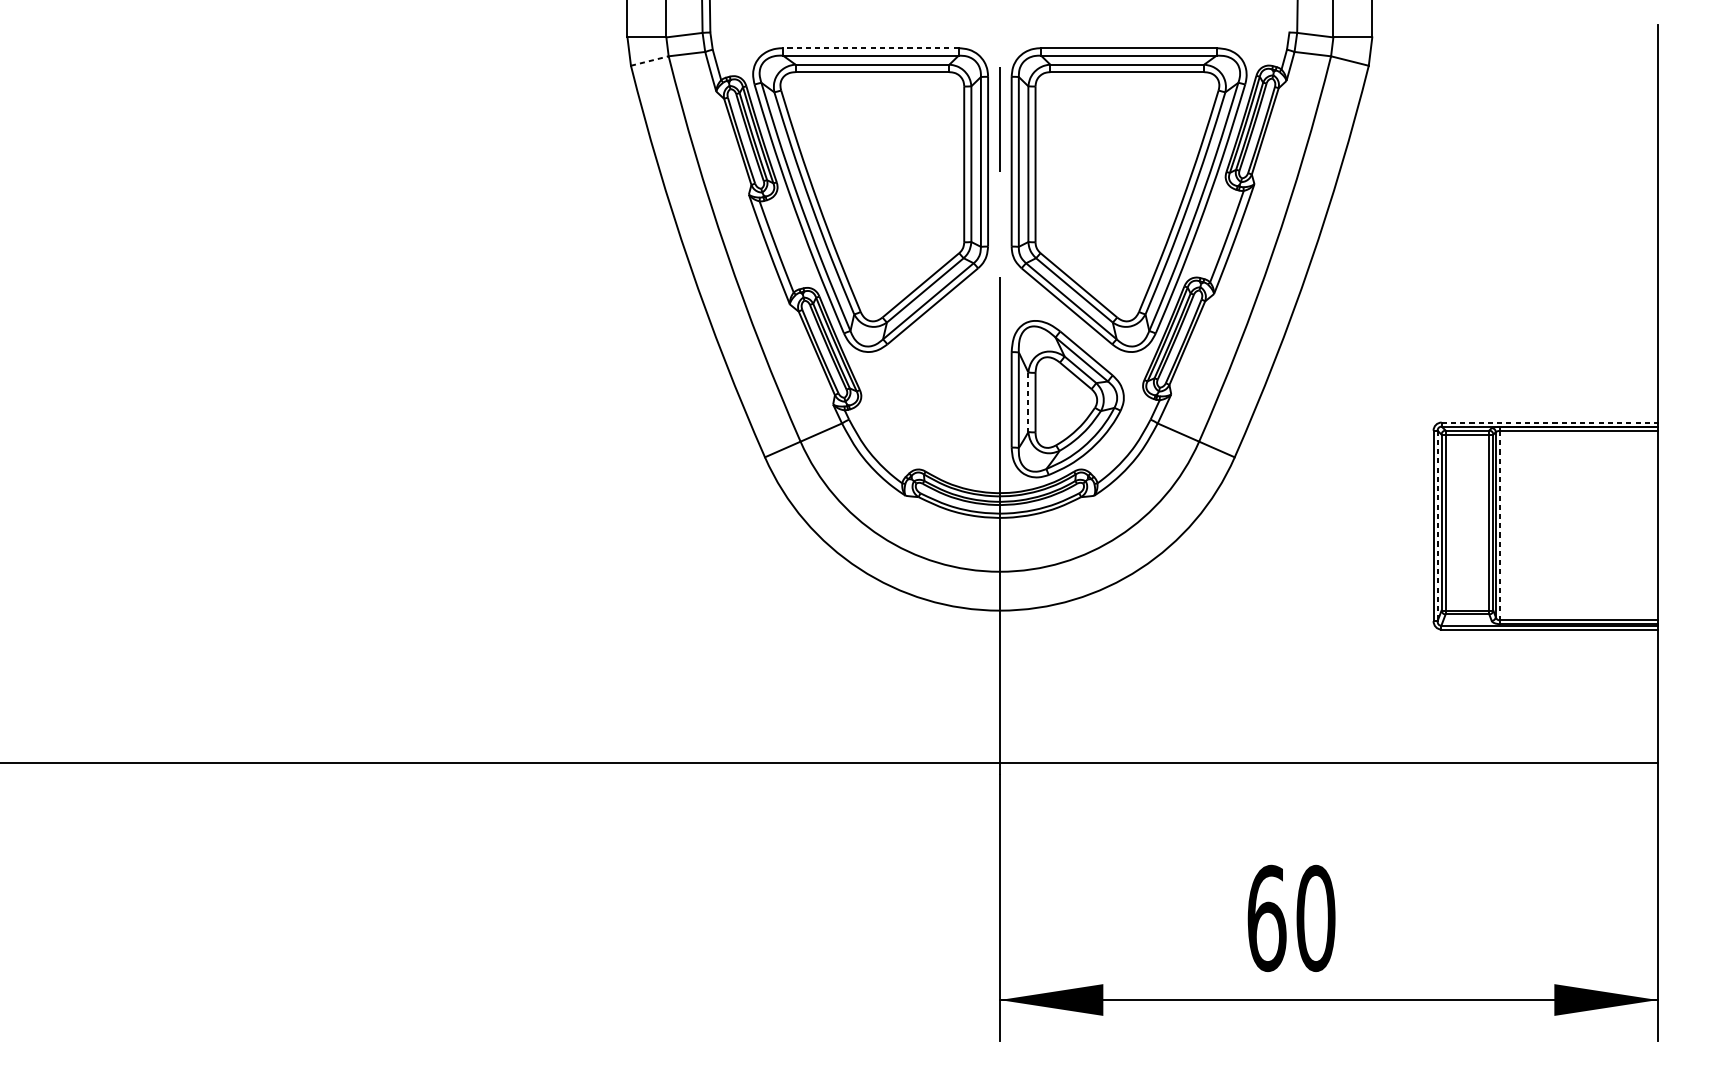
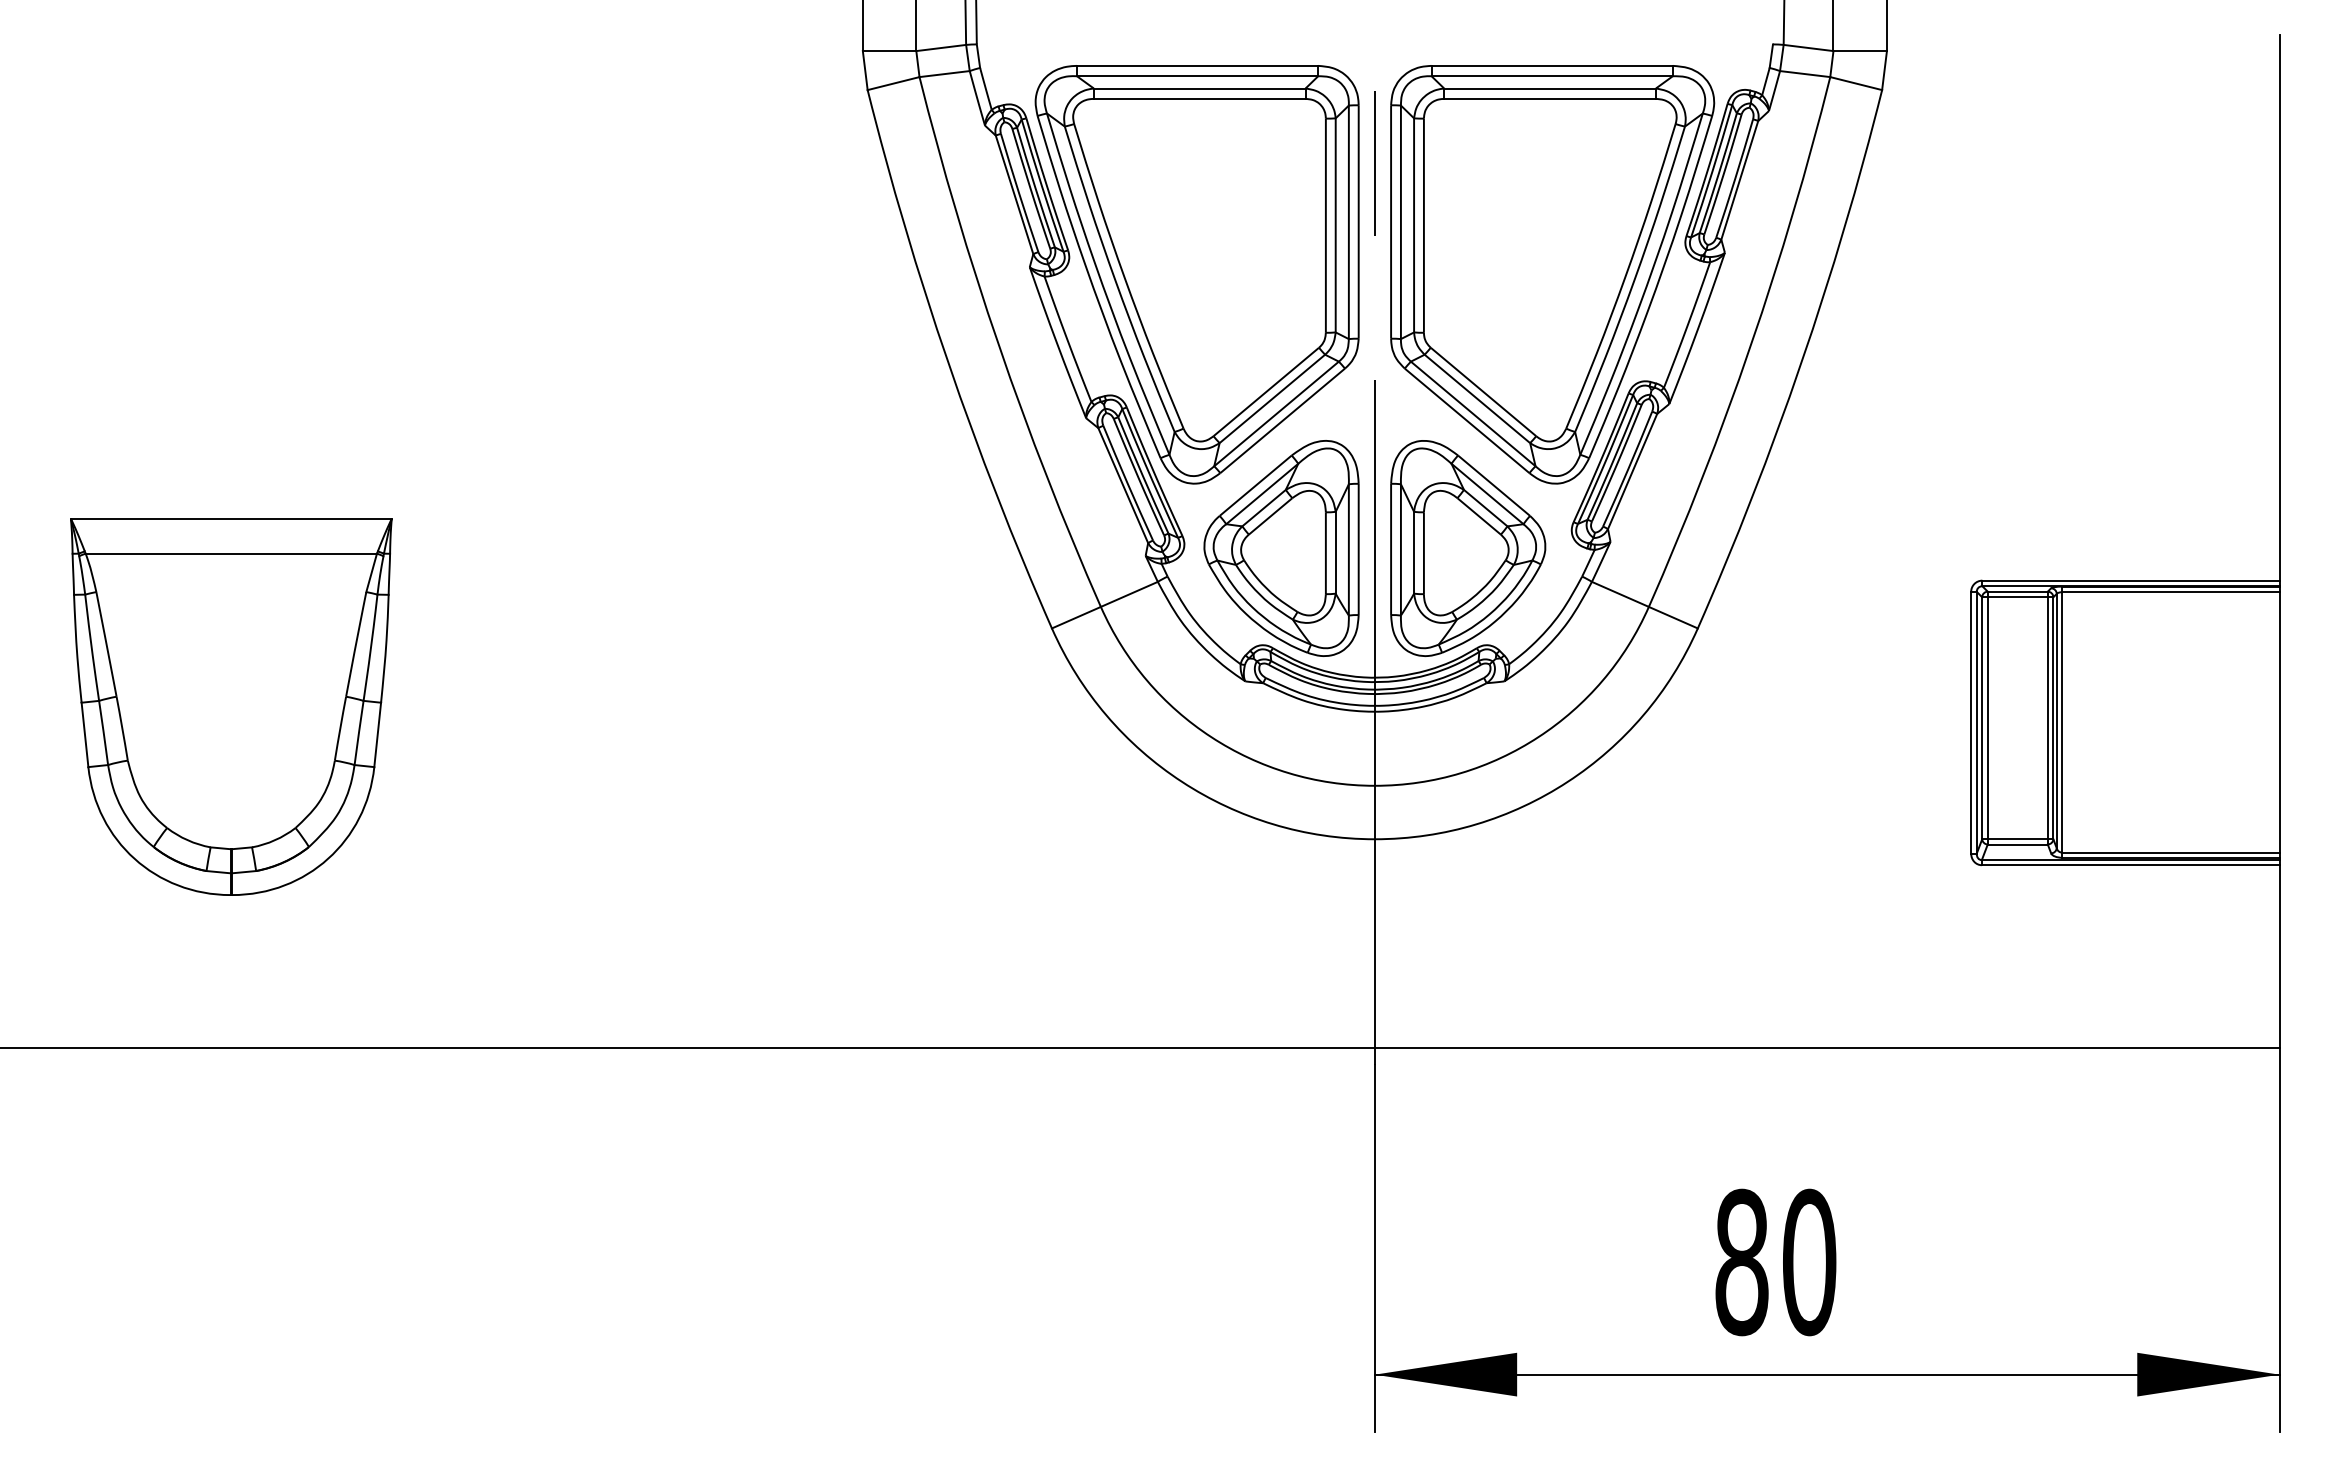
line: (870, 47) -> (1197, 65), dashed -> solid
line: (649, 60) -> (893, 83), dashed -> solid
part: (931, 399) -> (1281, 548), added
line: (1028, 402) -> (1414, 552), dashed -> solid
line: (1549, 422) -> (2130, 580), dashed -> solid
part: (168, 514) -> (231, 706), added
line: (1437, 525) -> (1976, 722), dashed -> solid
line: (1499, 525) -> (2062, 722), dashed -> solid
text: (1267, 918) -> (1742, 1262), 60 -> 80

